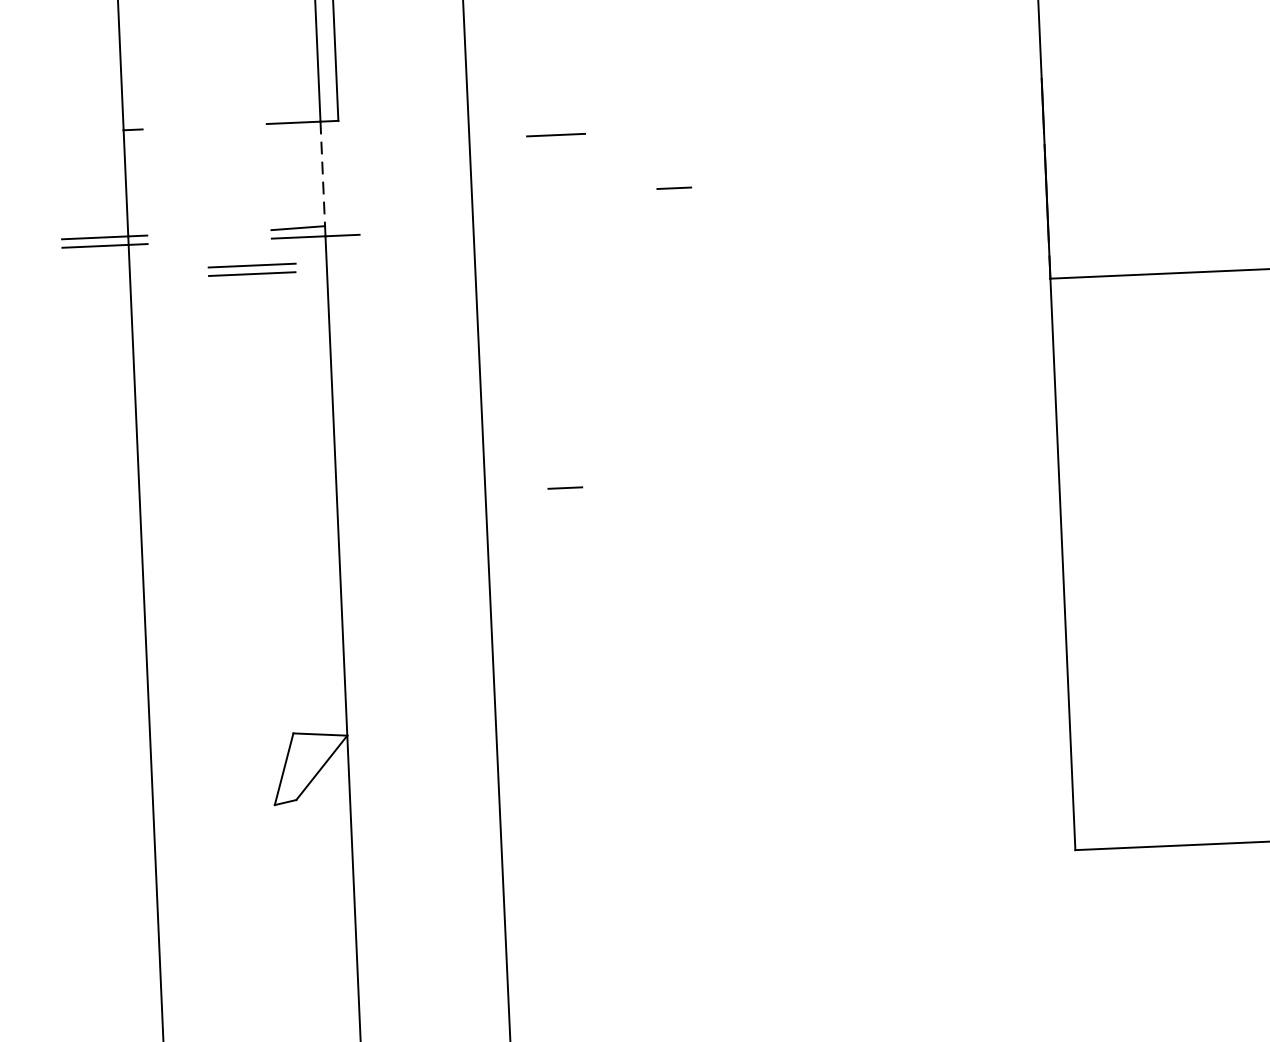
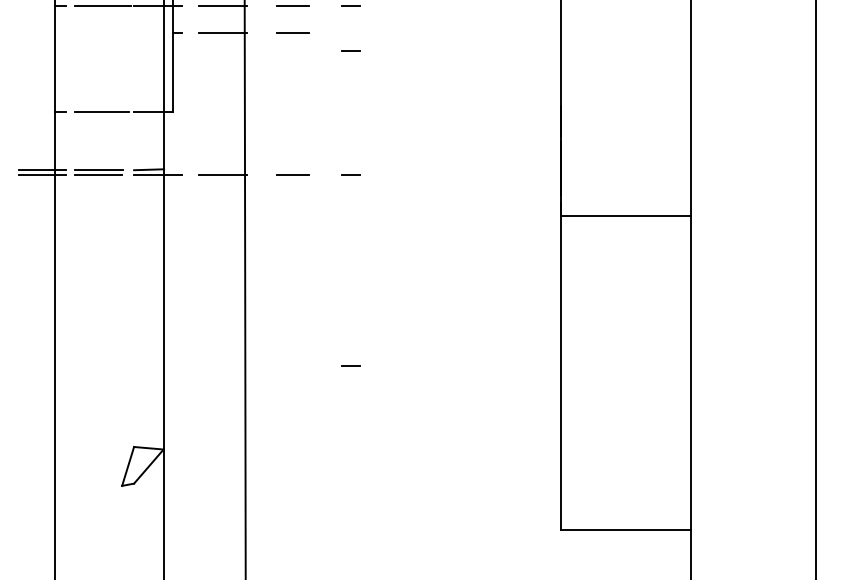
line: (207, 125) -> (101, 111), added
line: (555, 134) -> (292, 174), moved
line: (322, 173) -> (163, 140), dashed -> solid
line: (672, 187) -> (350, 174), moved
line: (434, 230) -> (223, 174), added
part: (252, 269) -> (98, 172), moved
line: (563, 487) -> (350, 365), moved

